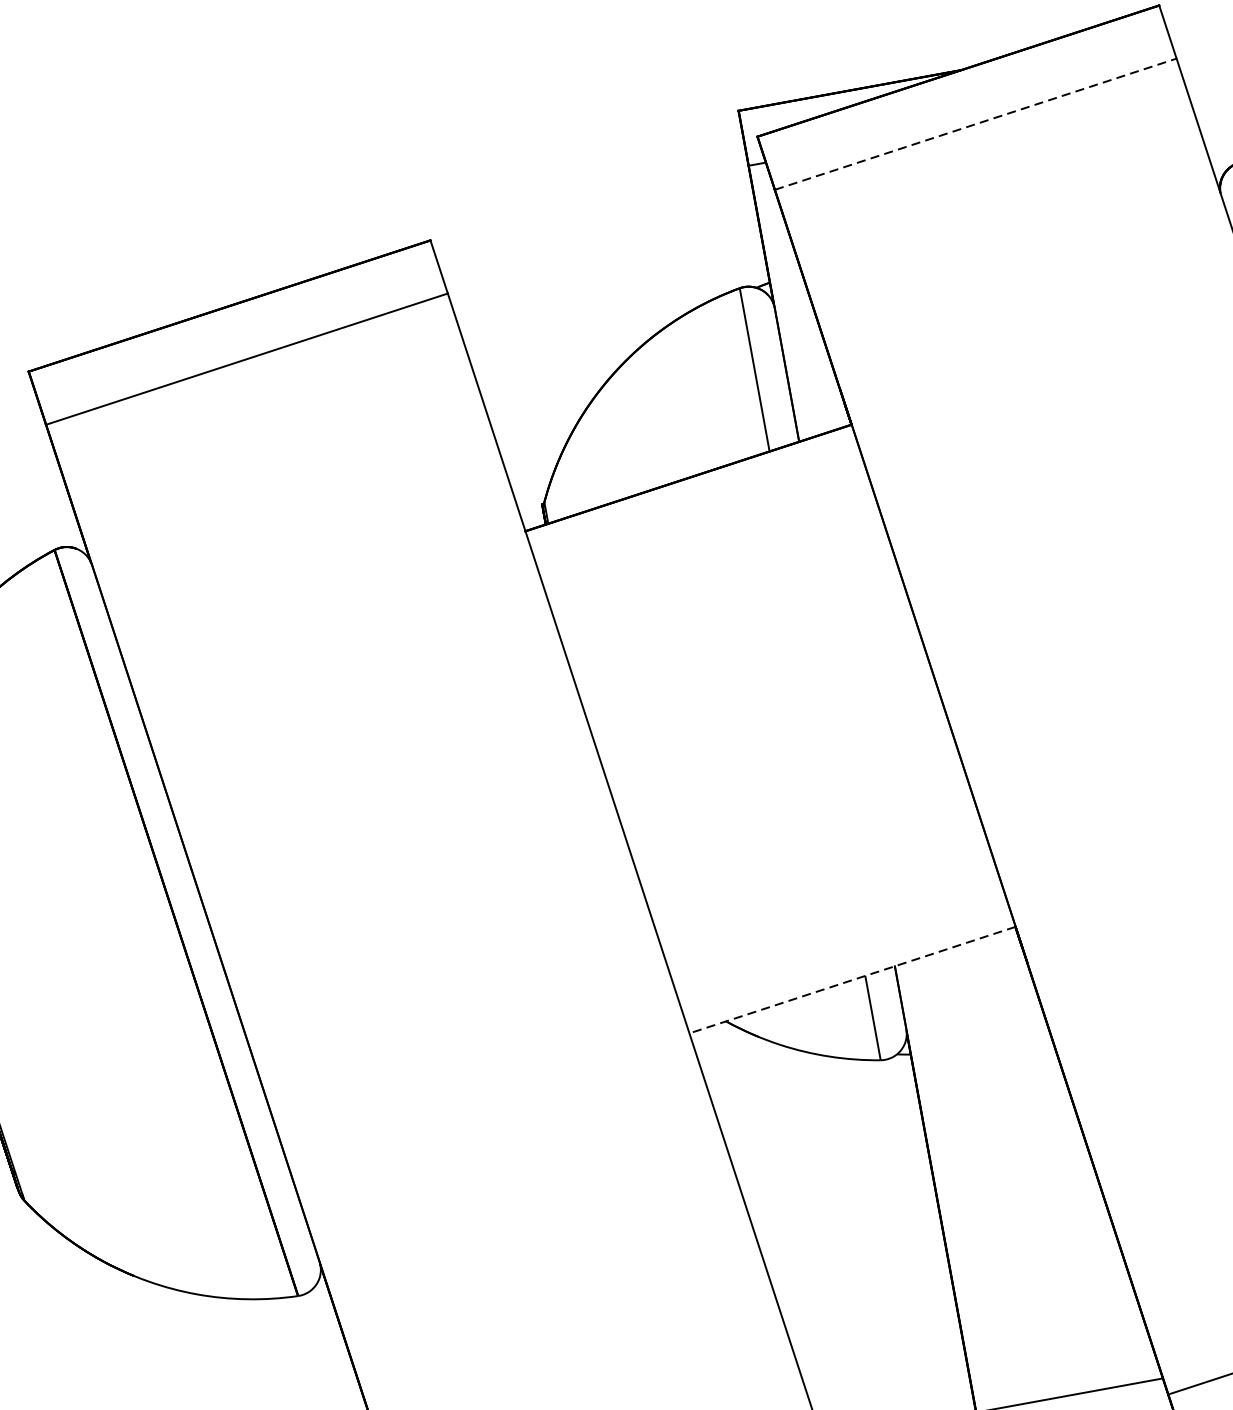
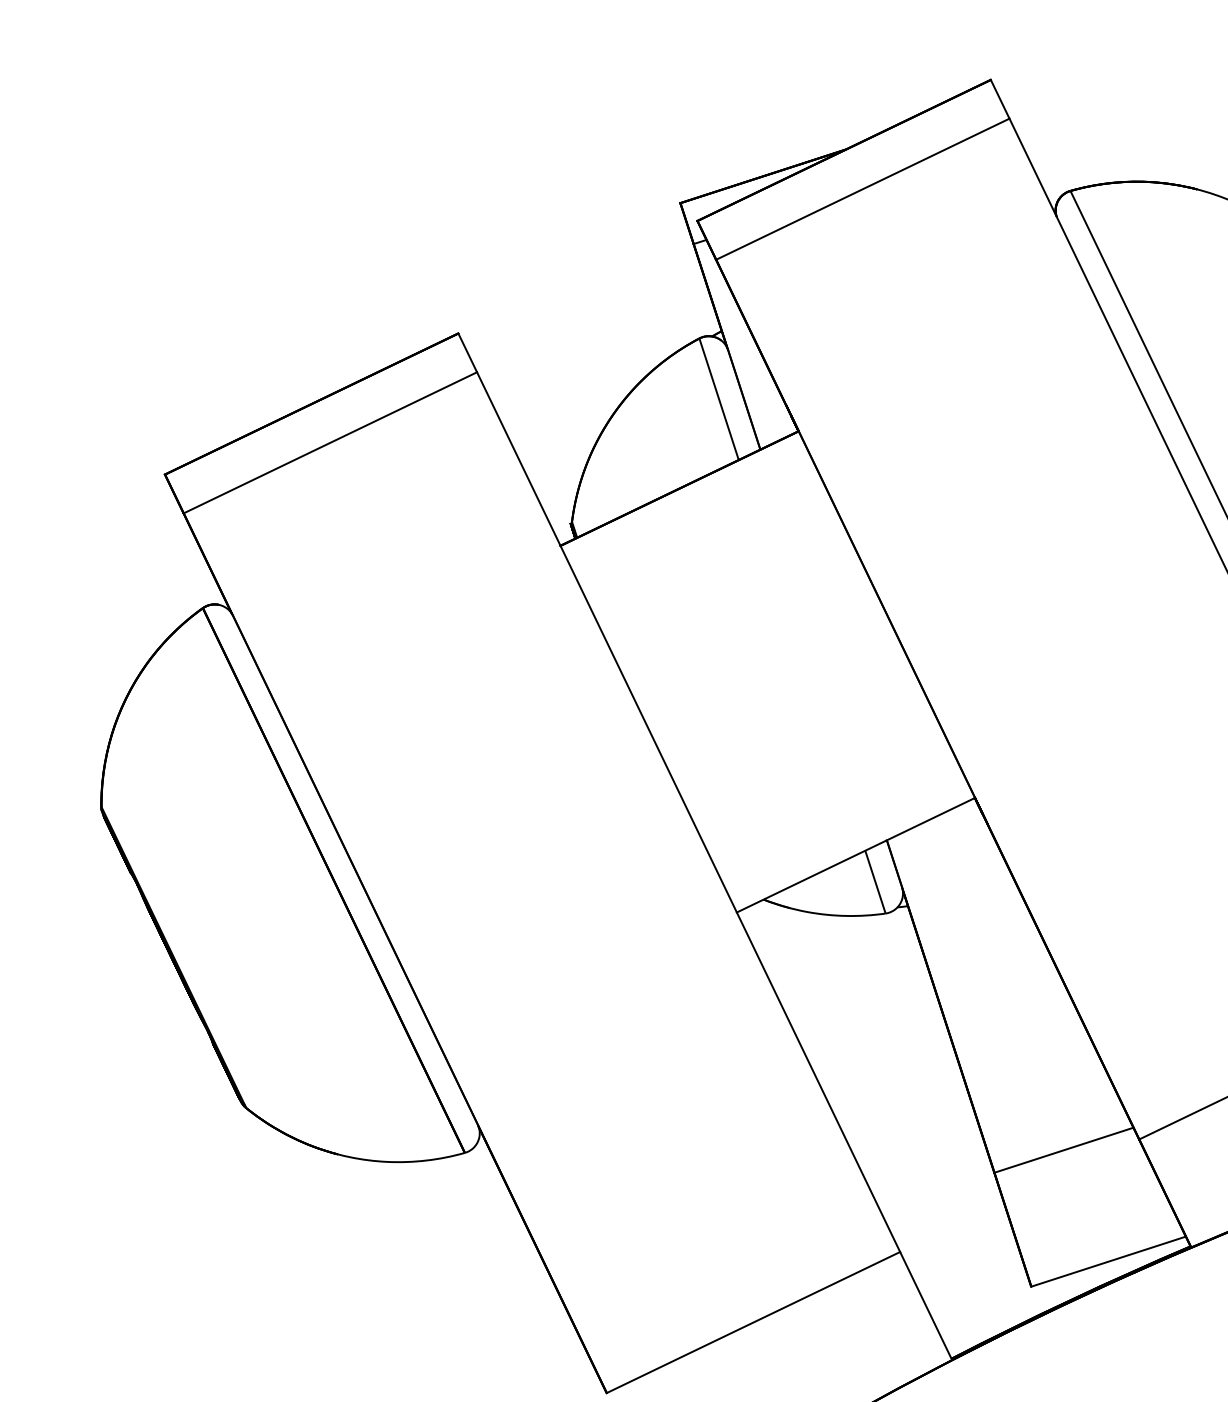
line: (975, 124) -> (862, 189), dashed -> solid
line: (851, 980) -> (855, 855), dashed -> solid

